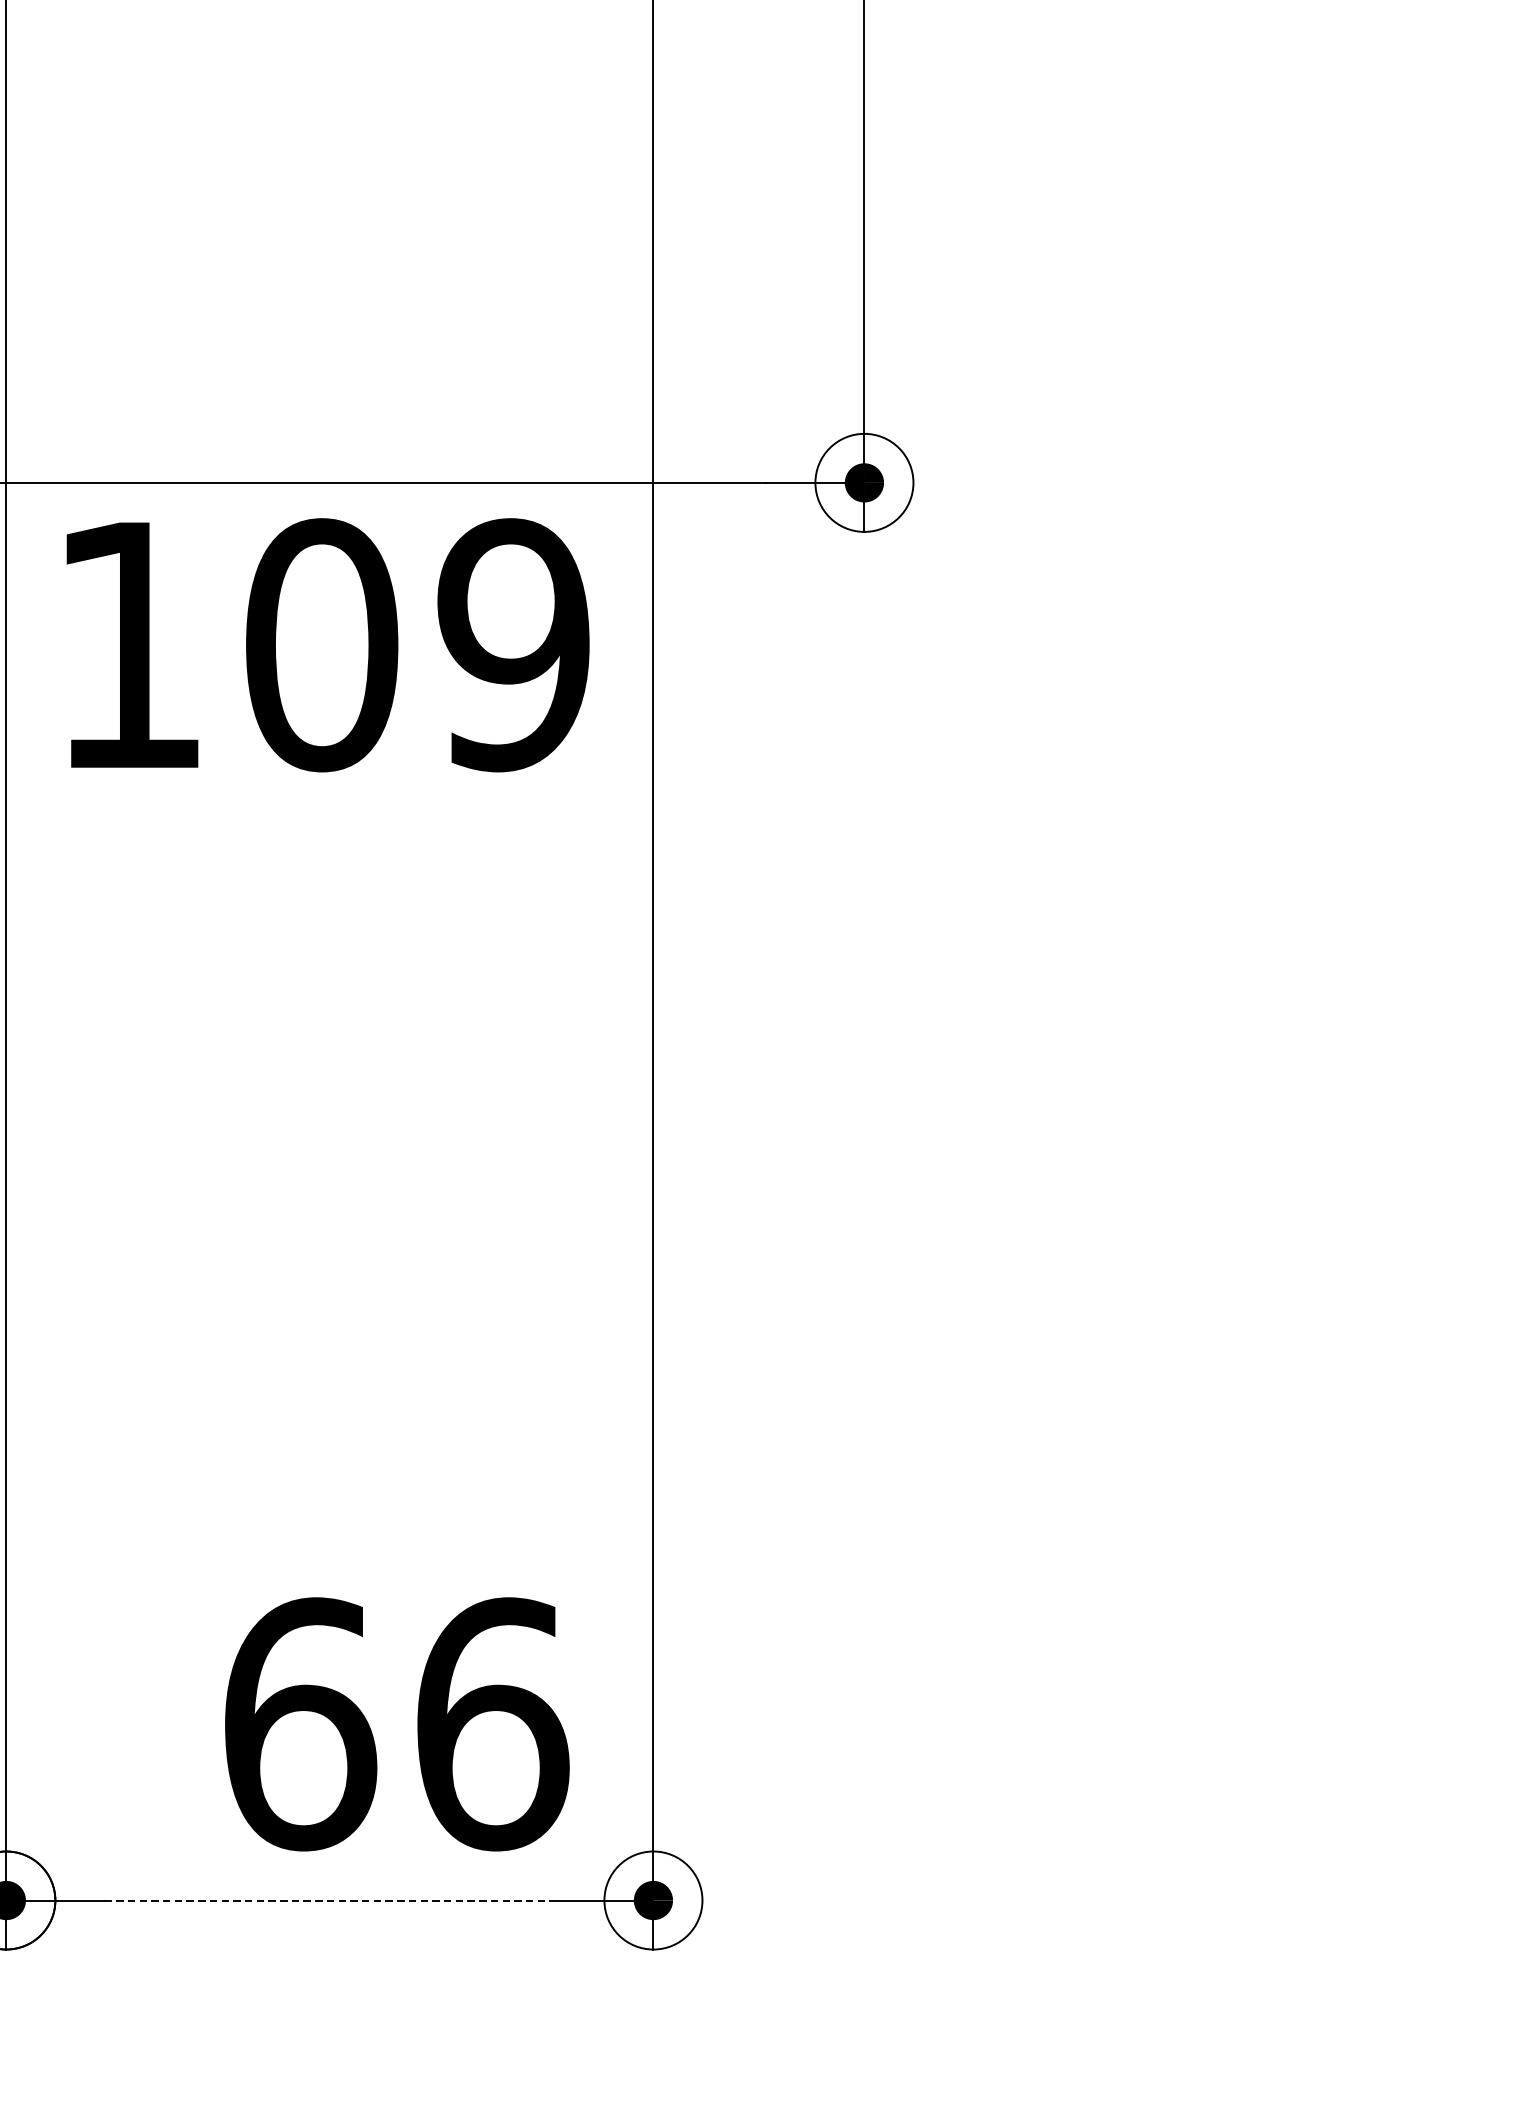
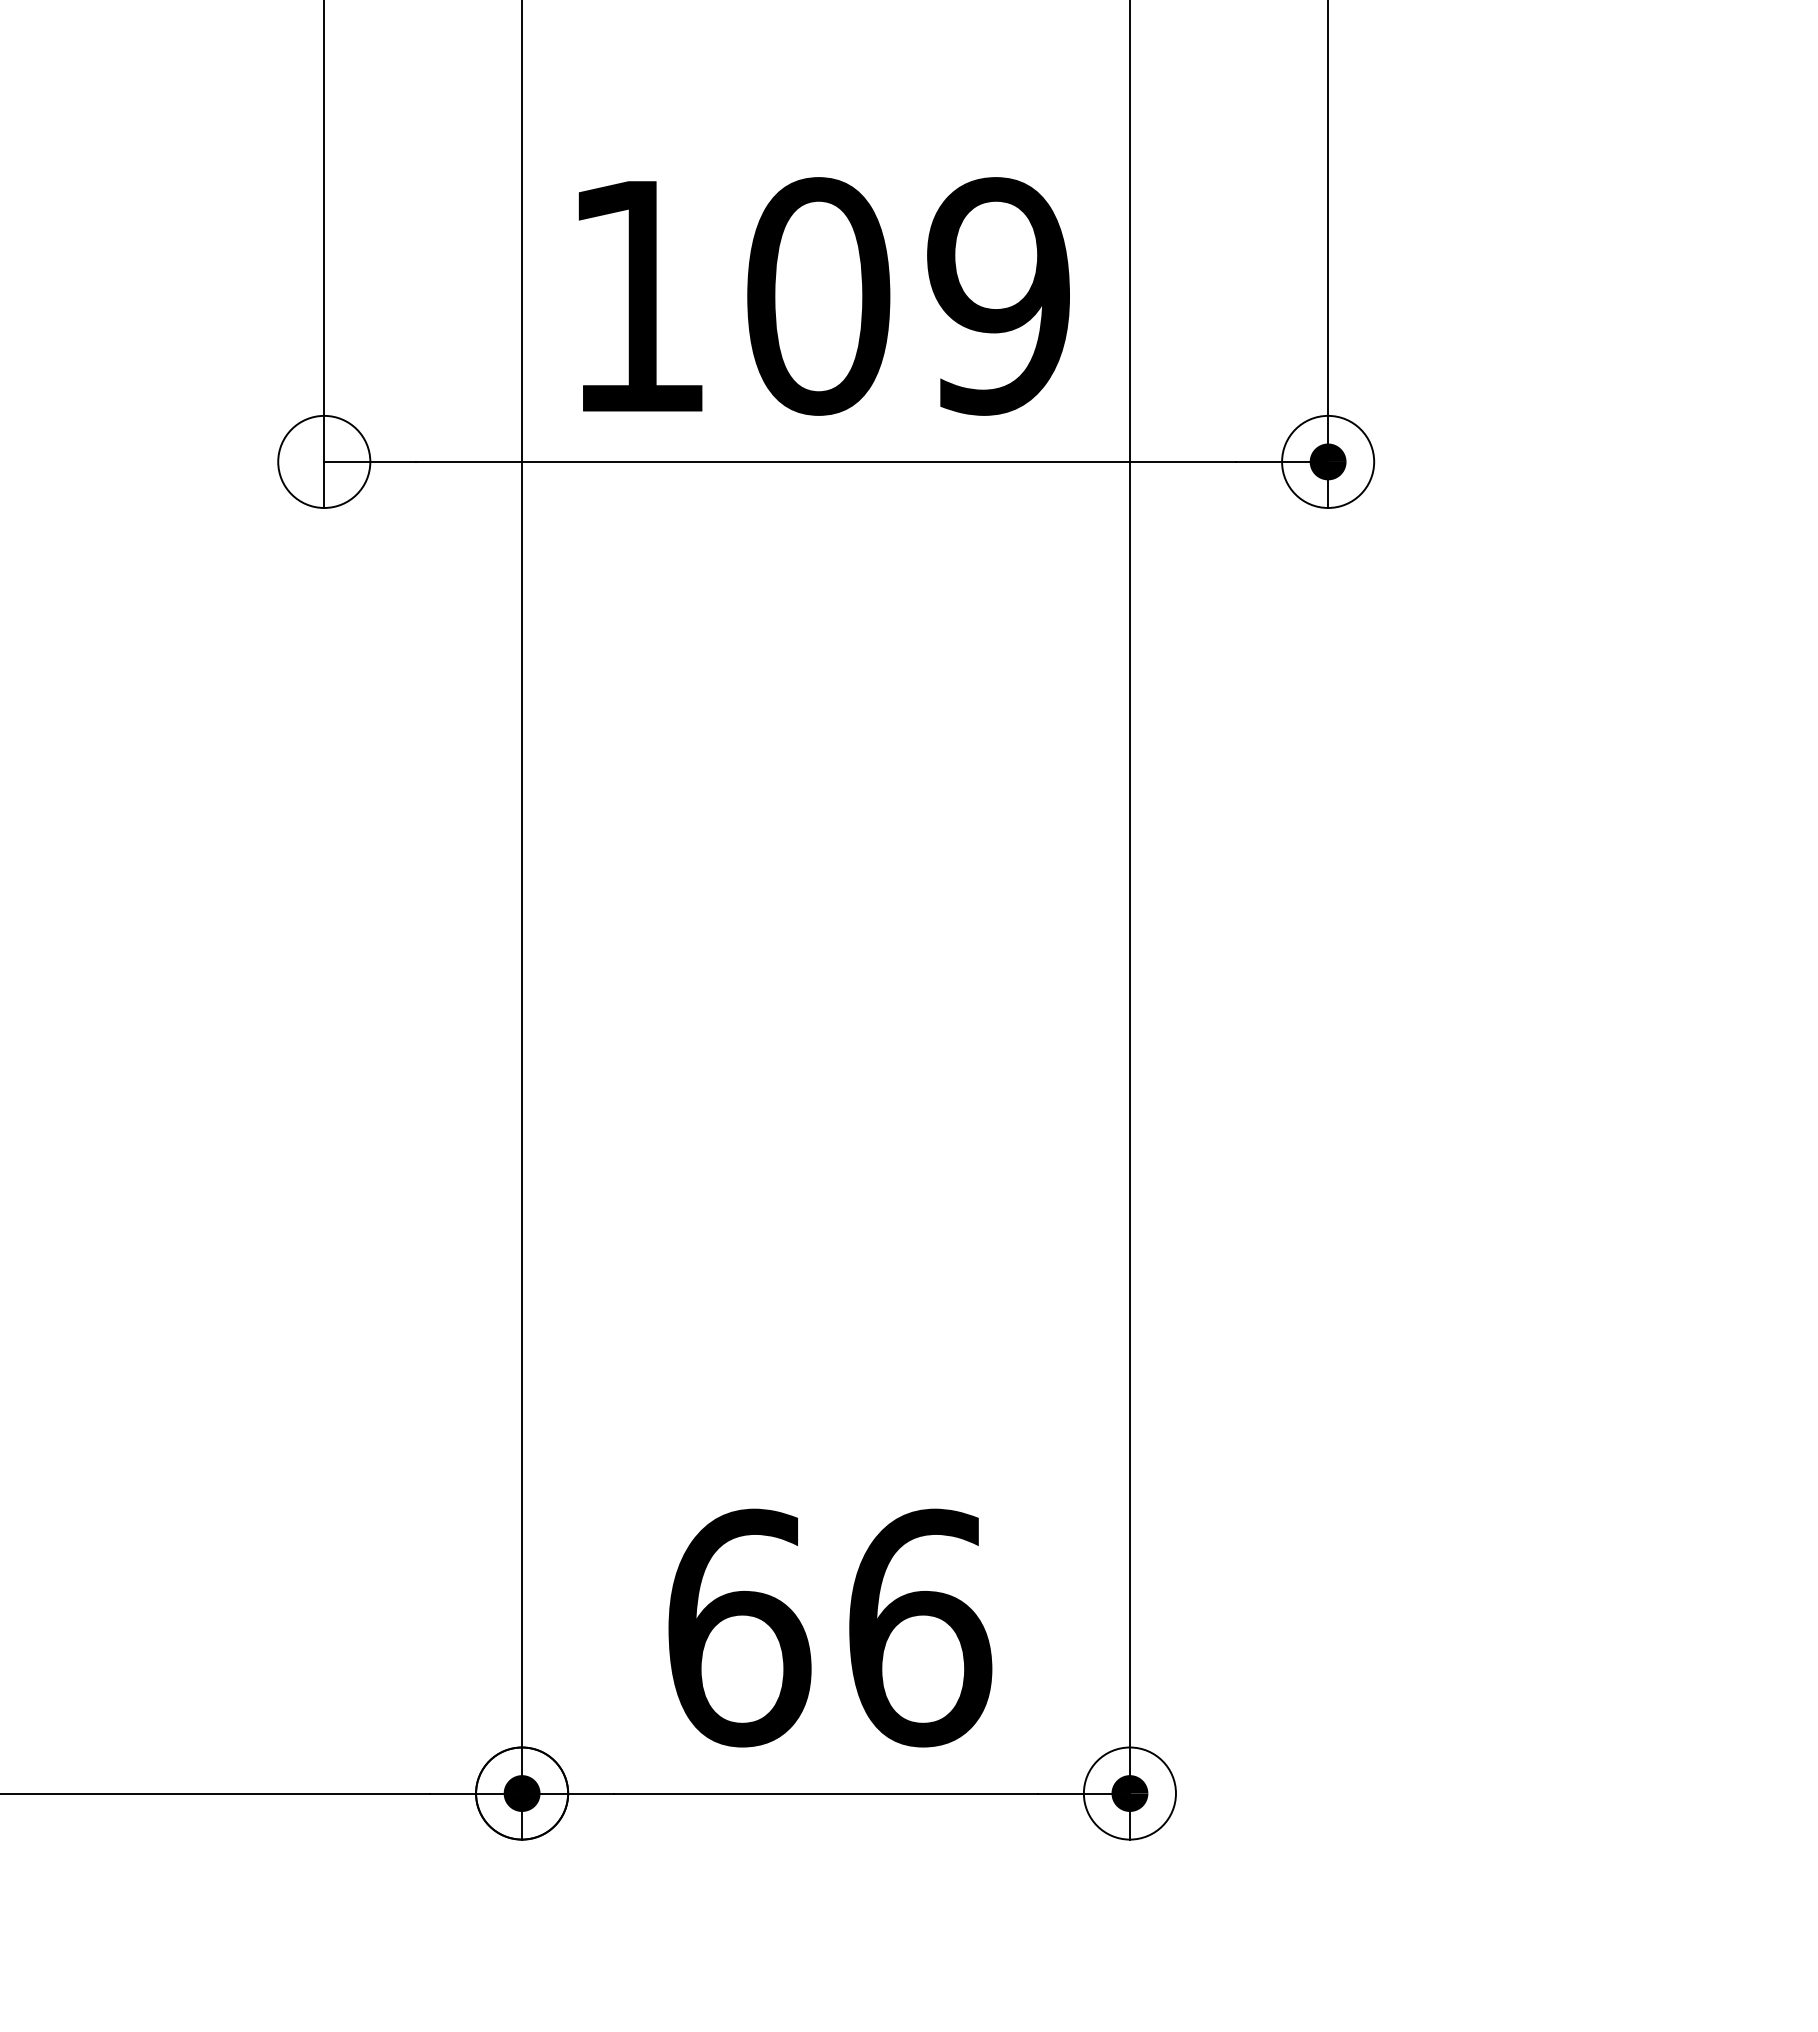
text: (327, 645) -> (823, 296), moved
text: (397, 1723) -> (830, 1627), moved
line: (330, 1900) -> (826, 1793), dashed -> solid

